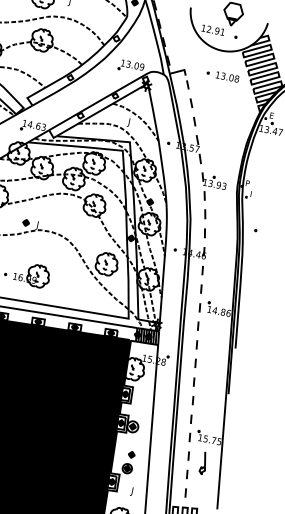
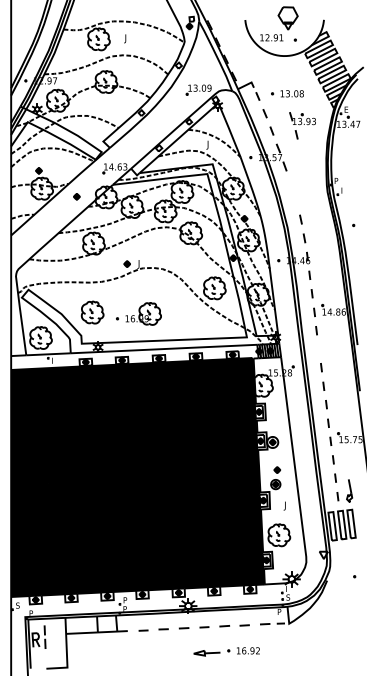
part: (223, 75) -> (287, 93), moved
part: (212, 187) -> (302, 125), moved
line: (196, 344) -> (318, 348), removed
part: (203, 462) -> (349, 490), moved

